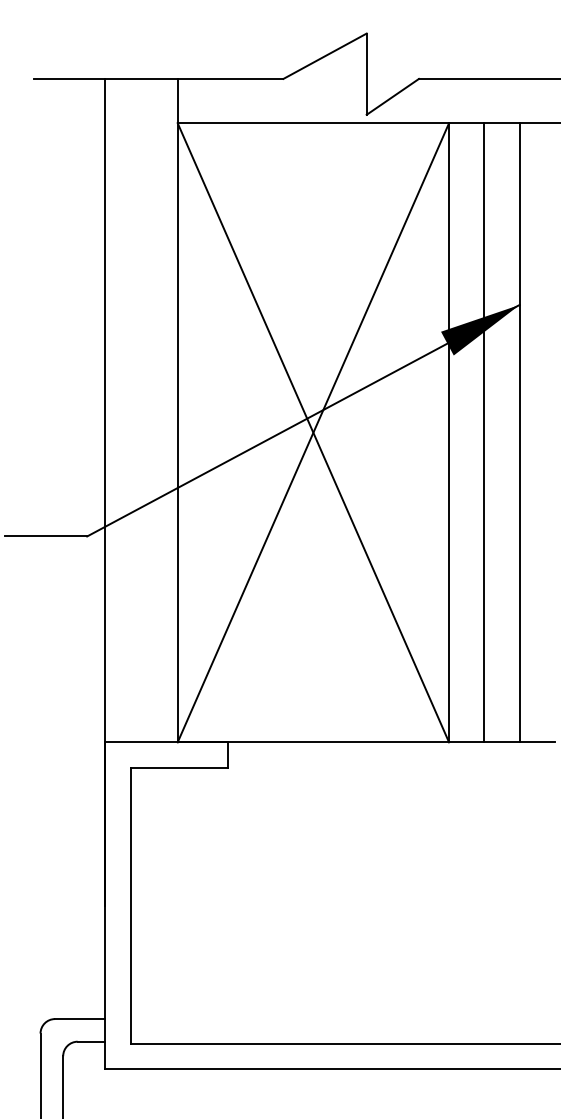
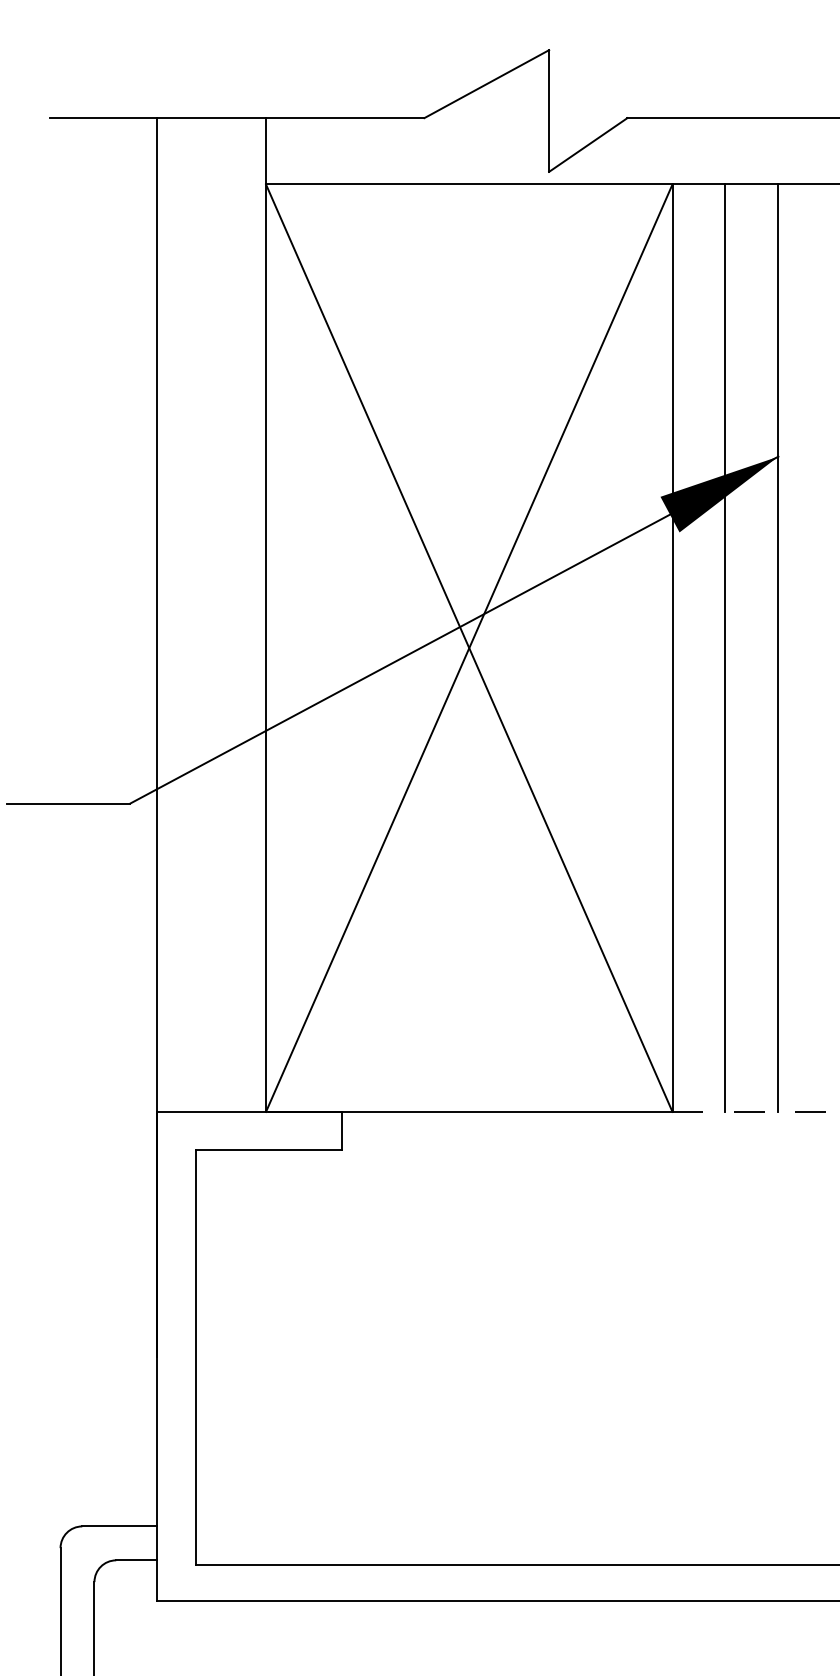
line: (502, 742) -> (752, 1112), solid -> dashed

